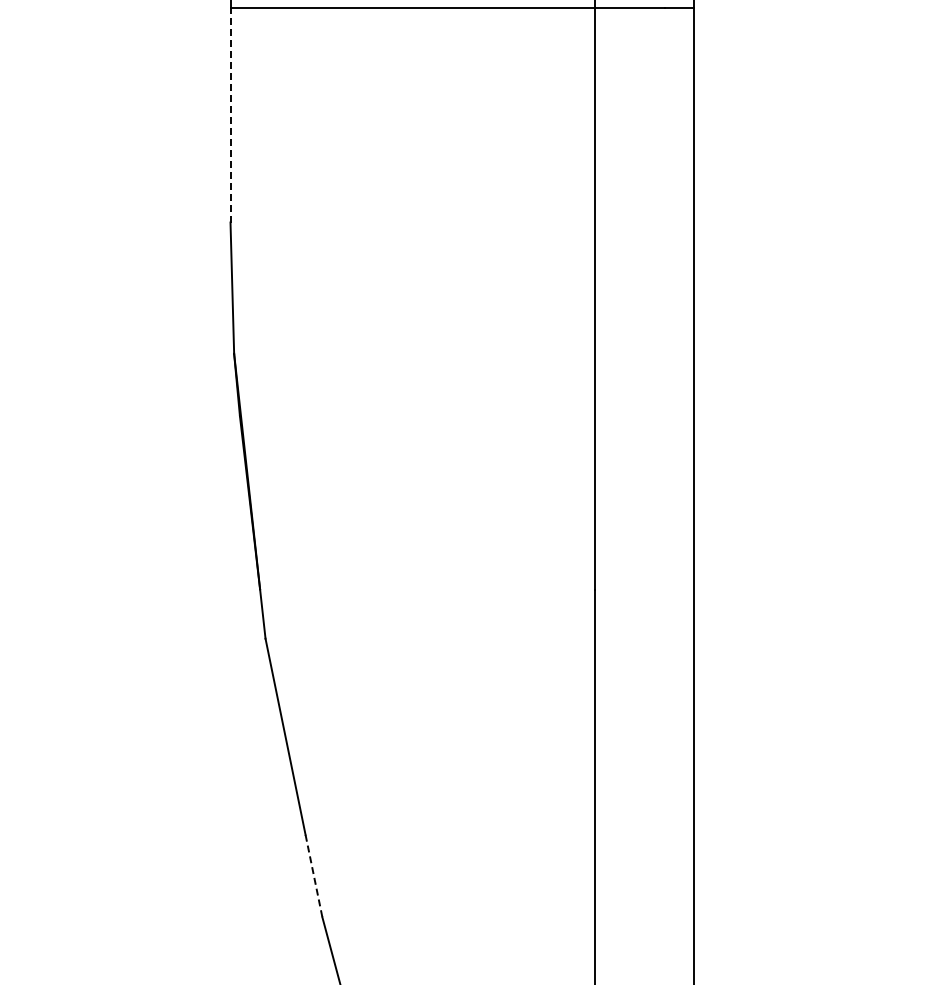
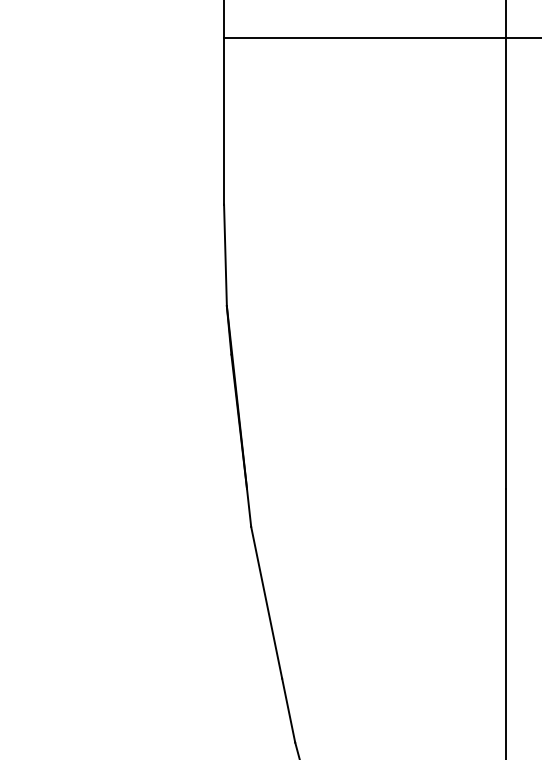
line: (230, 114) -> (224, 120), dashed -> solid
line: (314, 876) -> (289, 710), dashed -> solid

